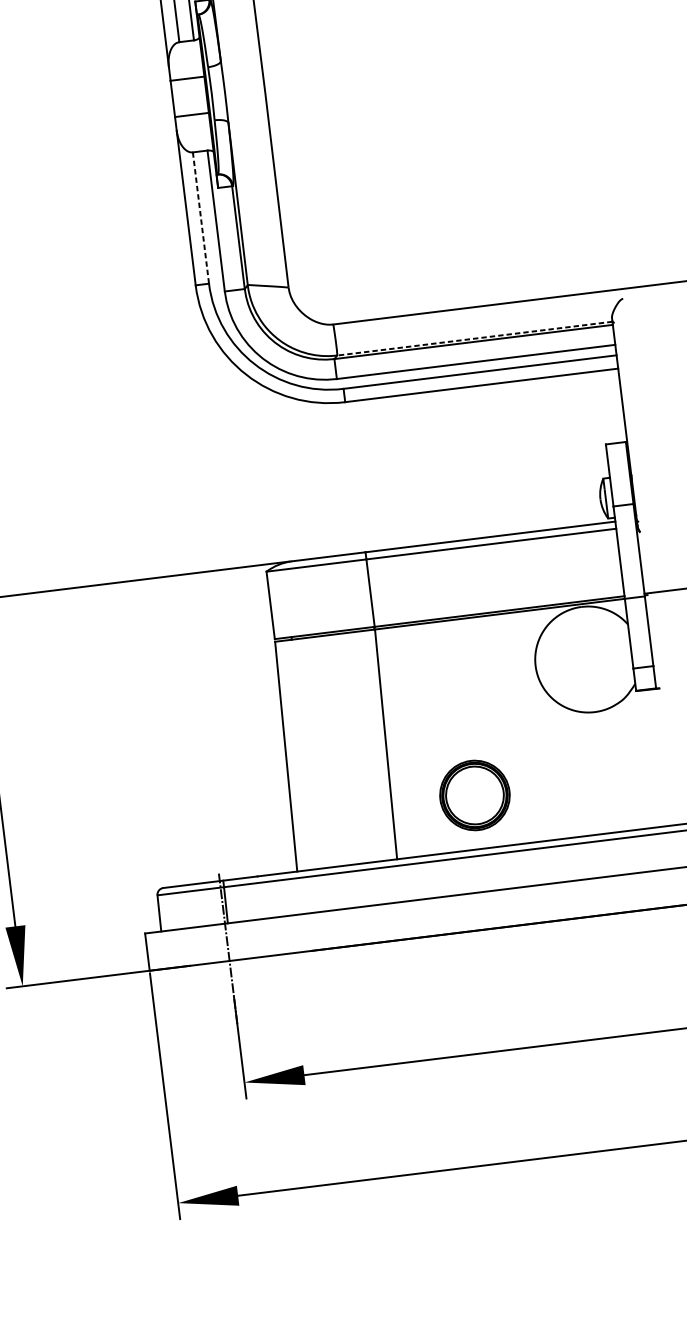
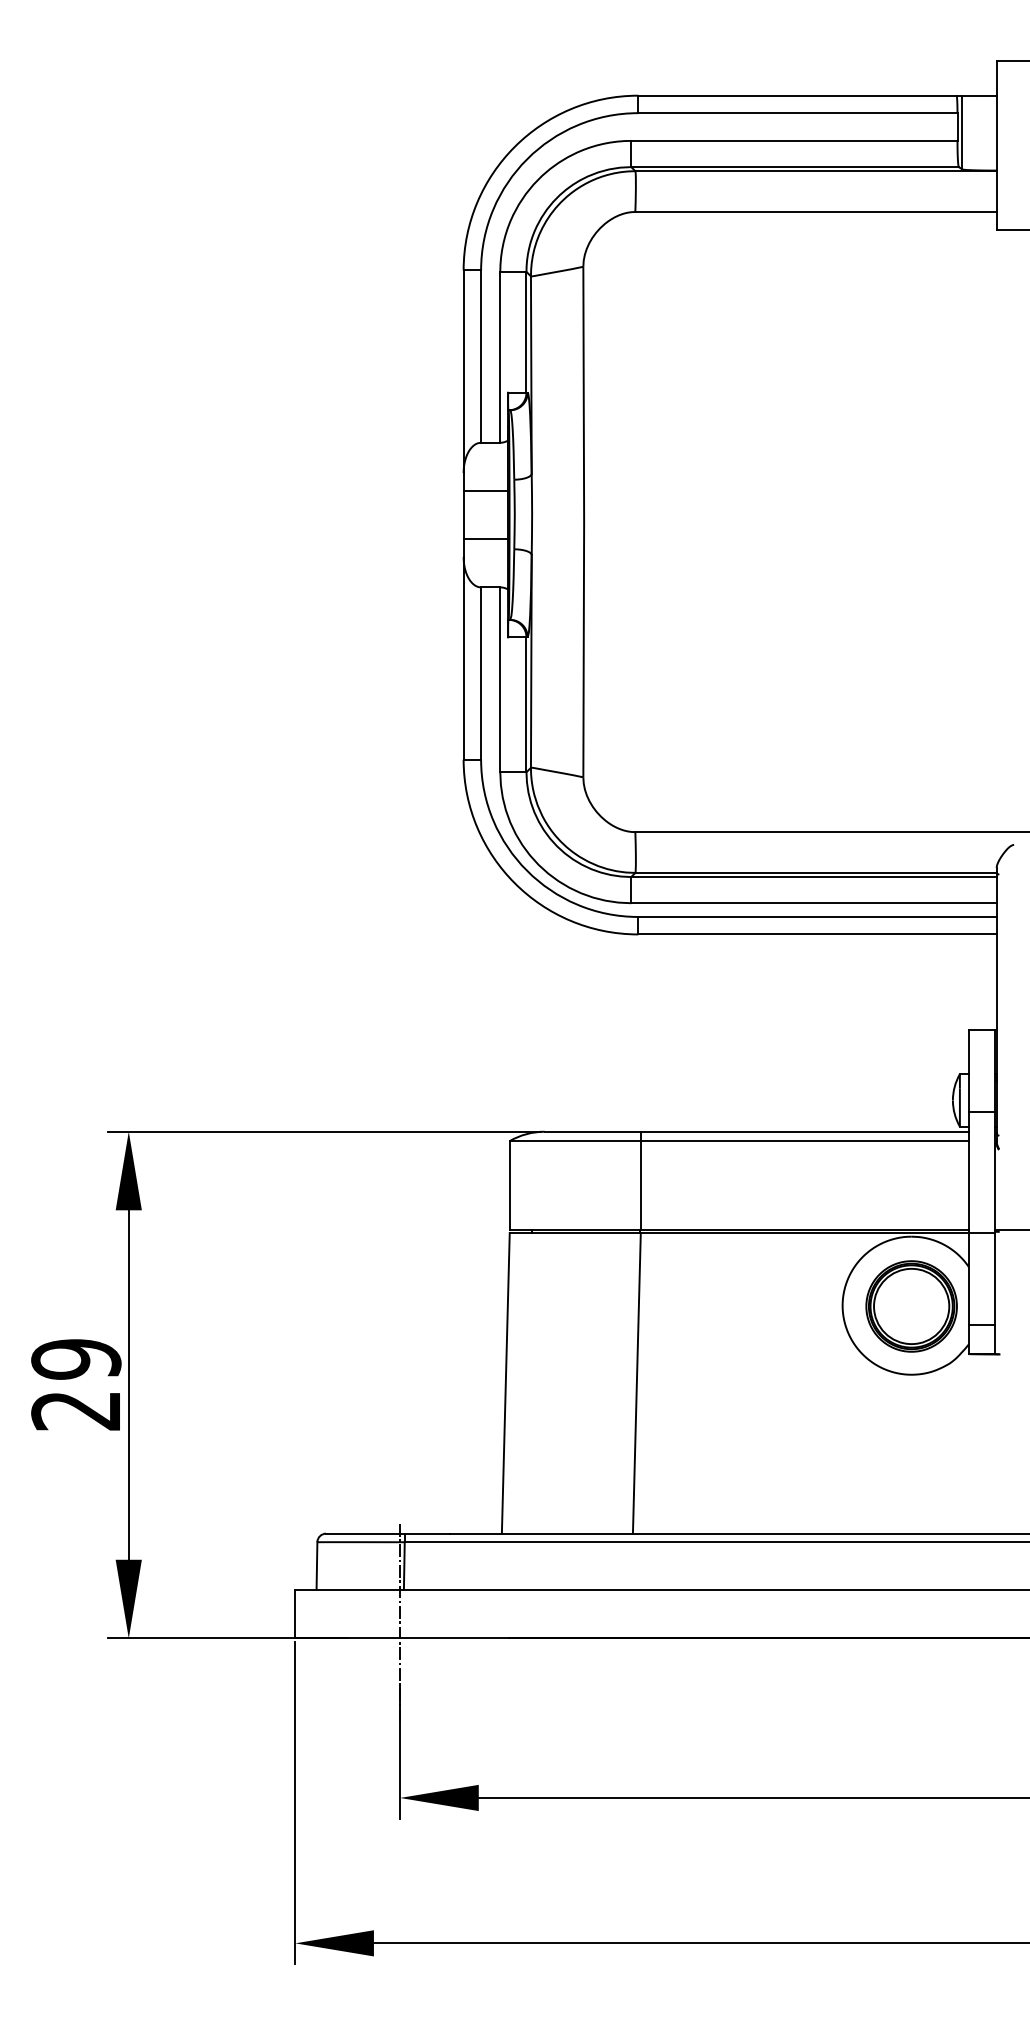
line: (201, 218) -> (481, 674), dashed -> solid
line: (474, 338) -> (815, 872), dashed -> solid
part: (474, 795) -> (911, 1306), moved

